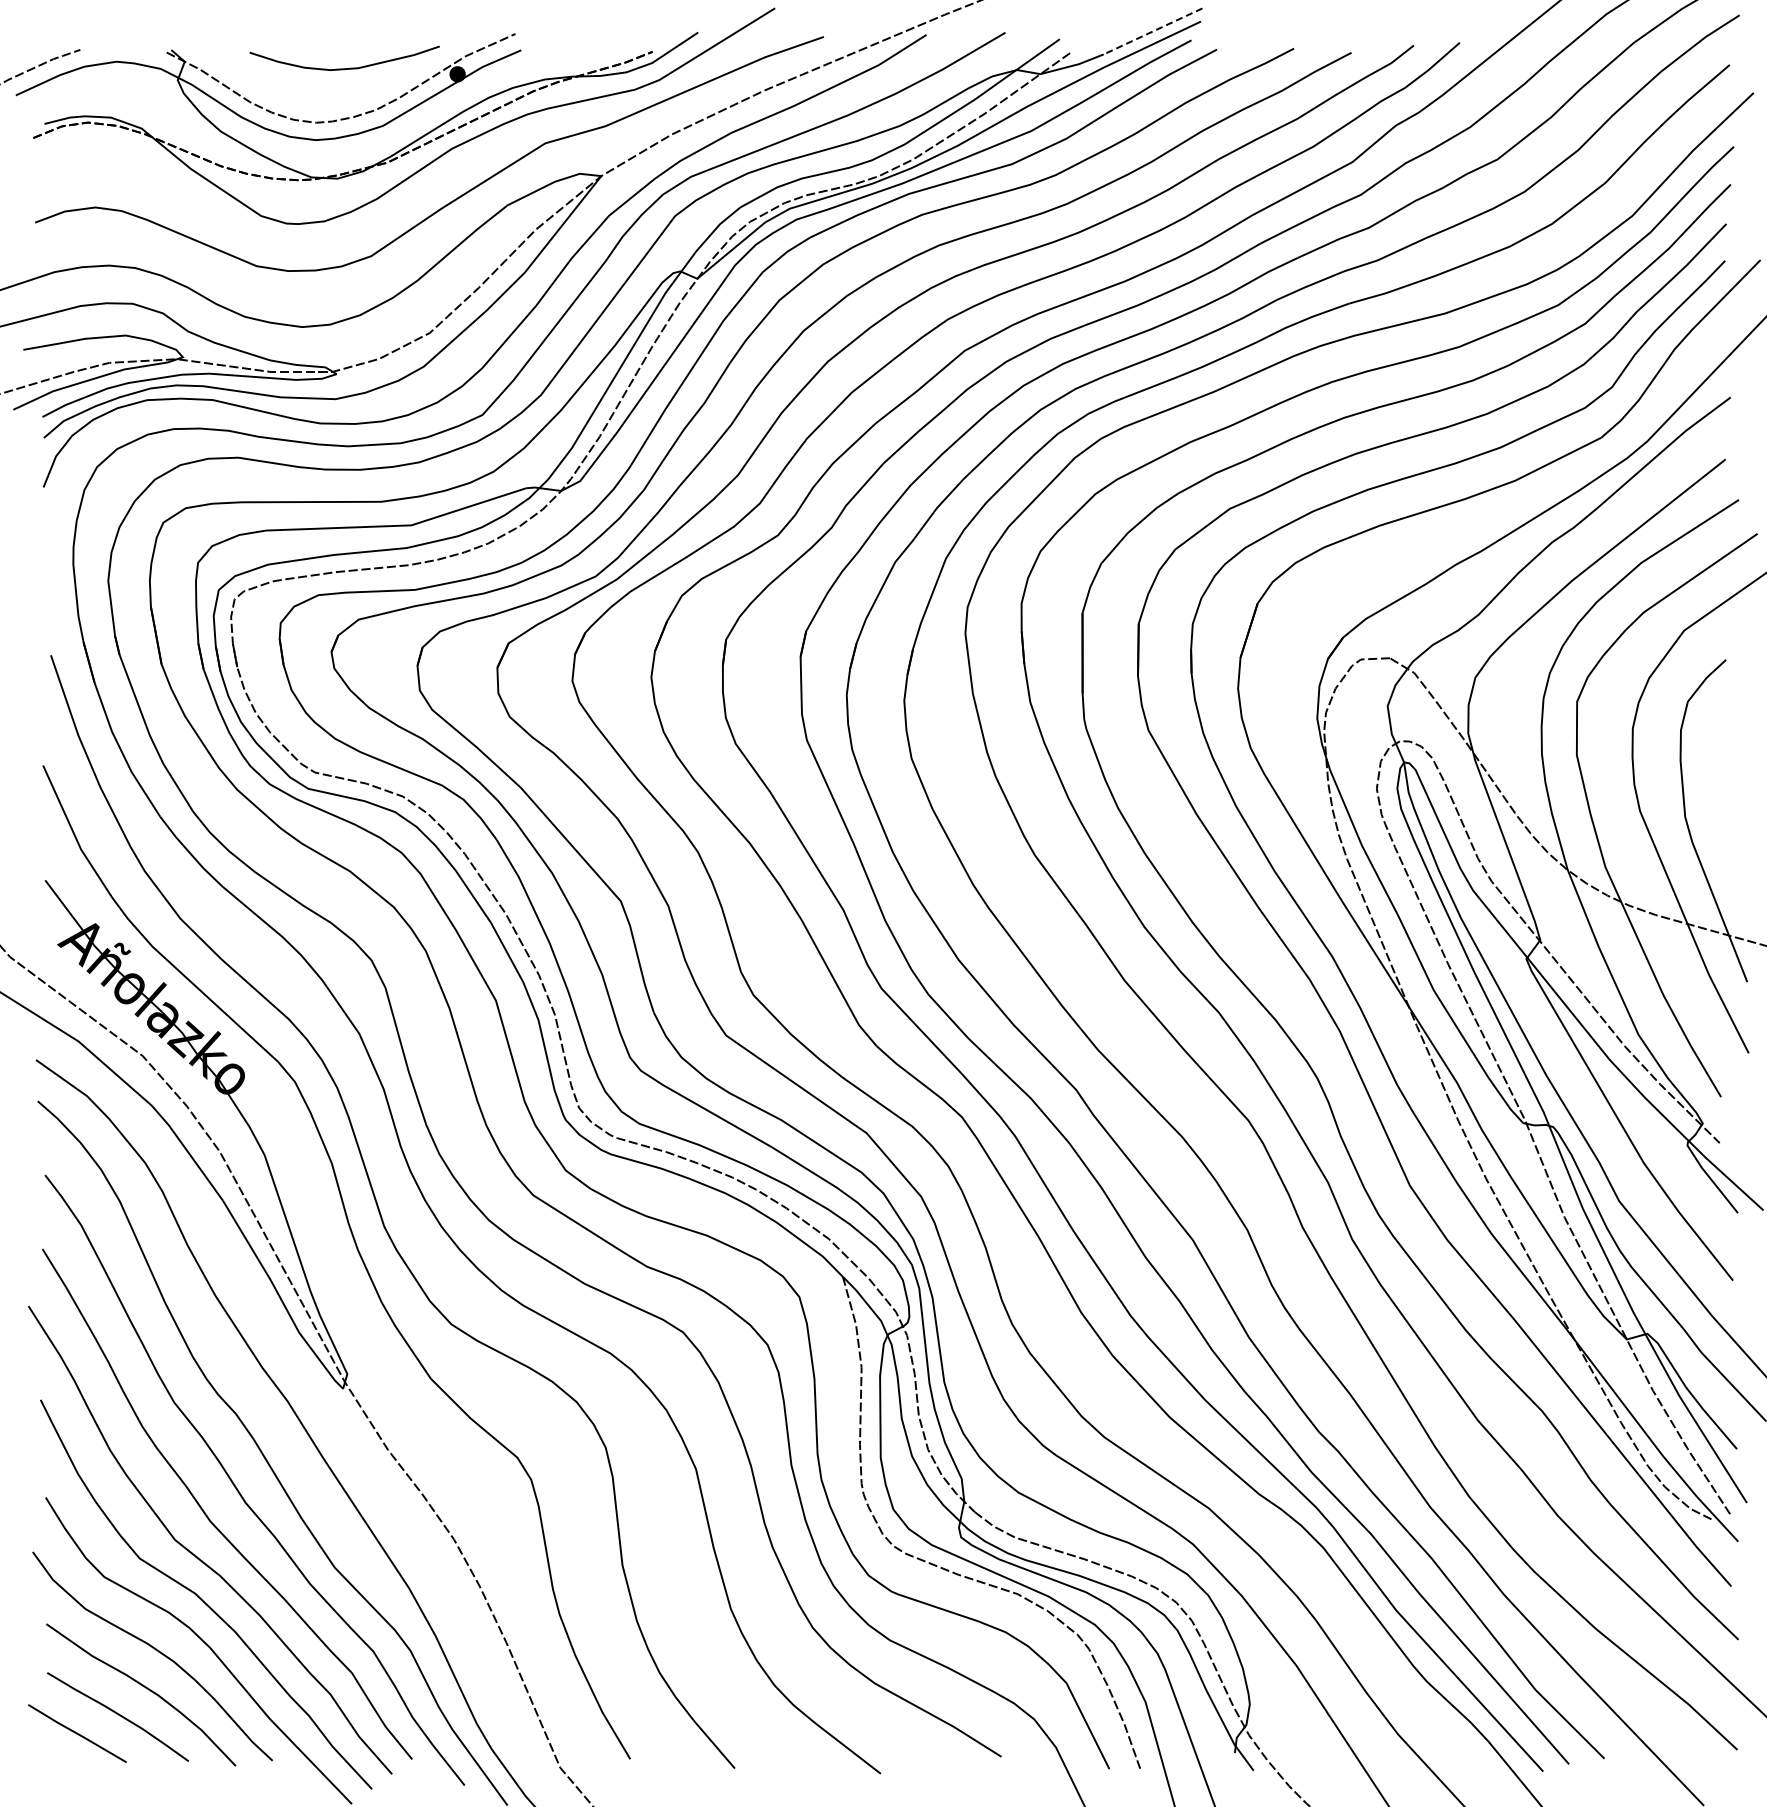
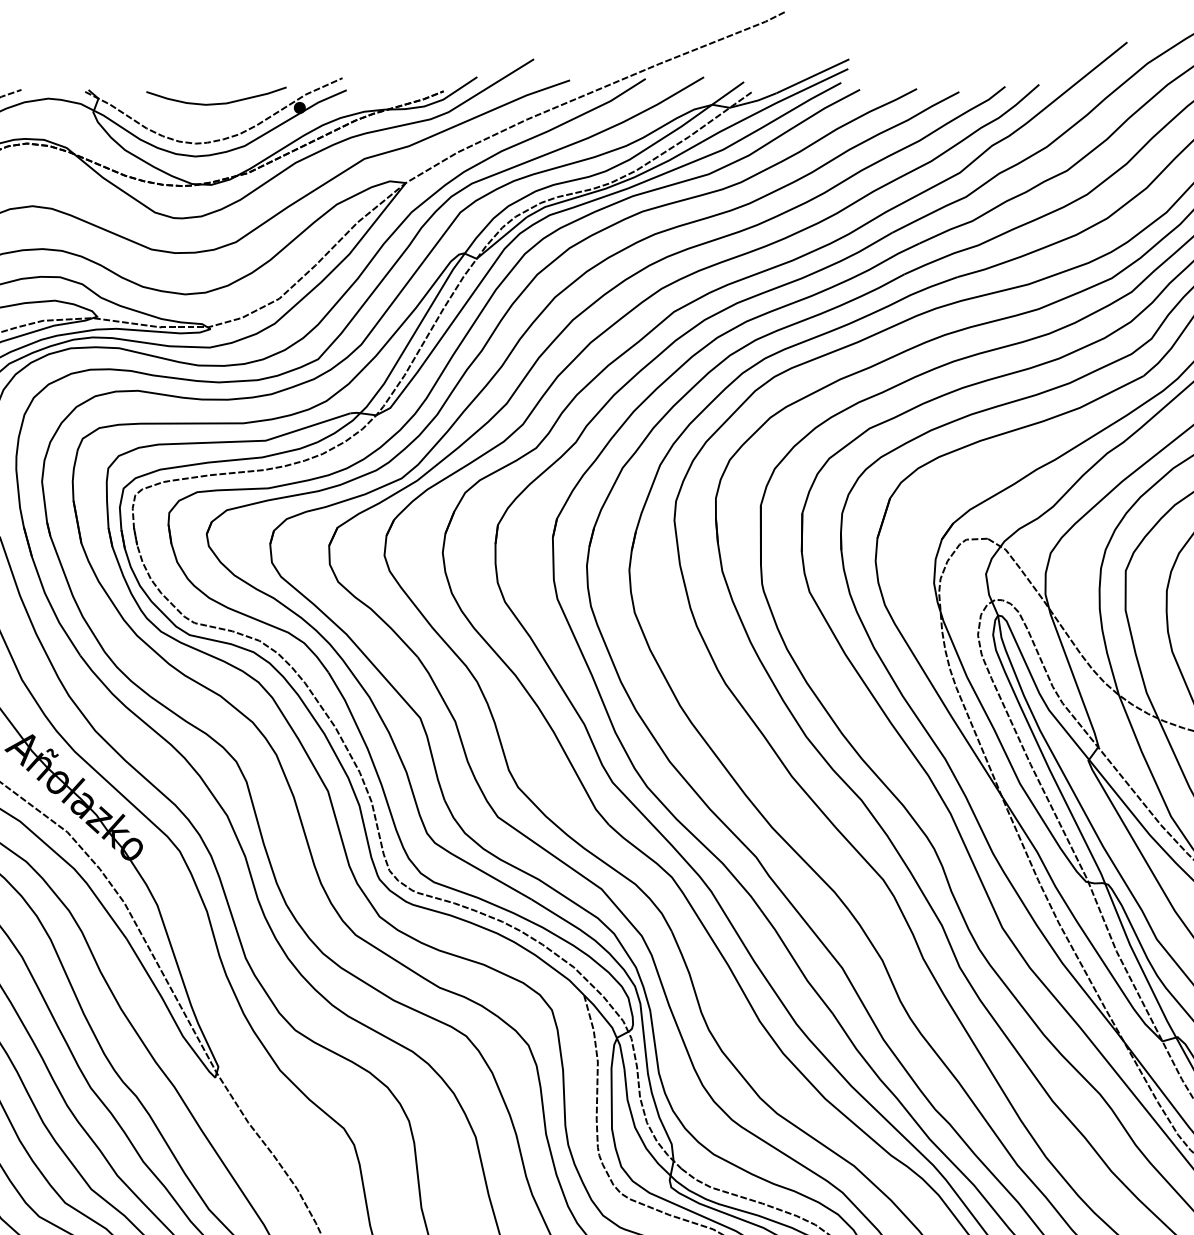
line: (1152, 31) -> (812, 76), dashed -> solid

